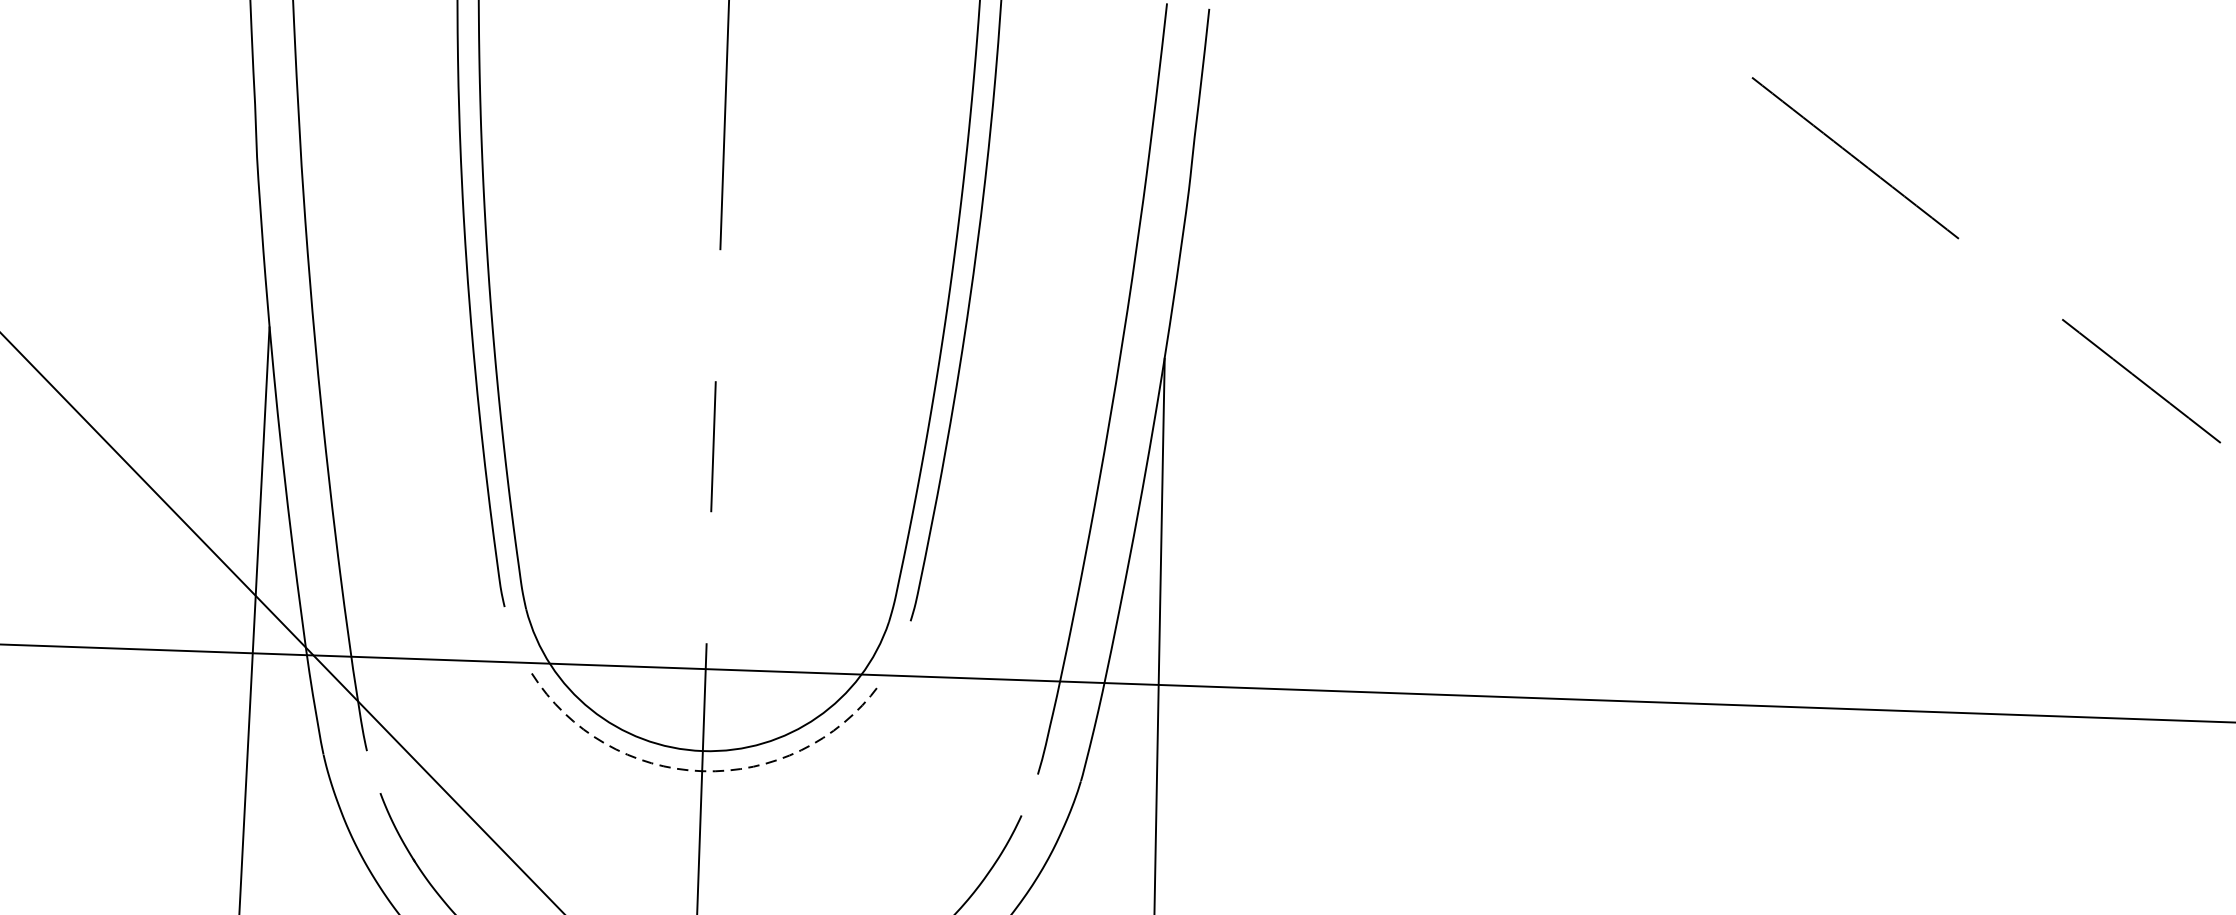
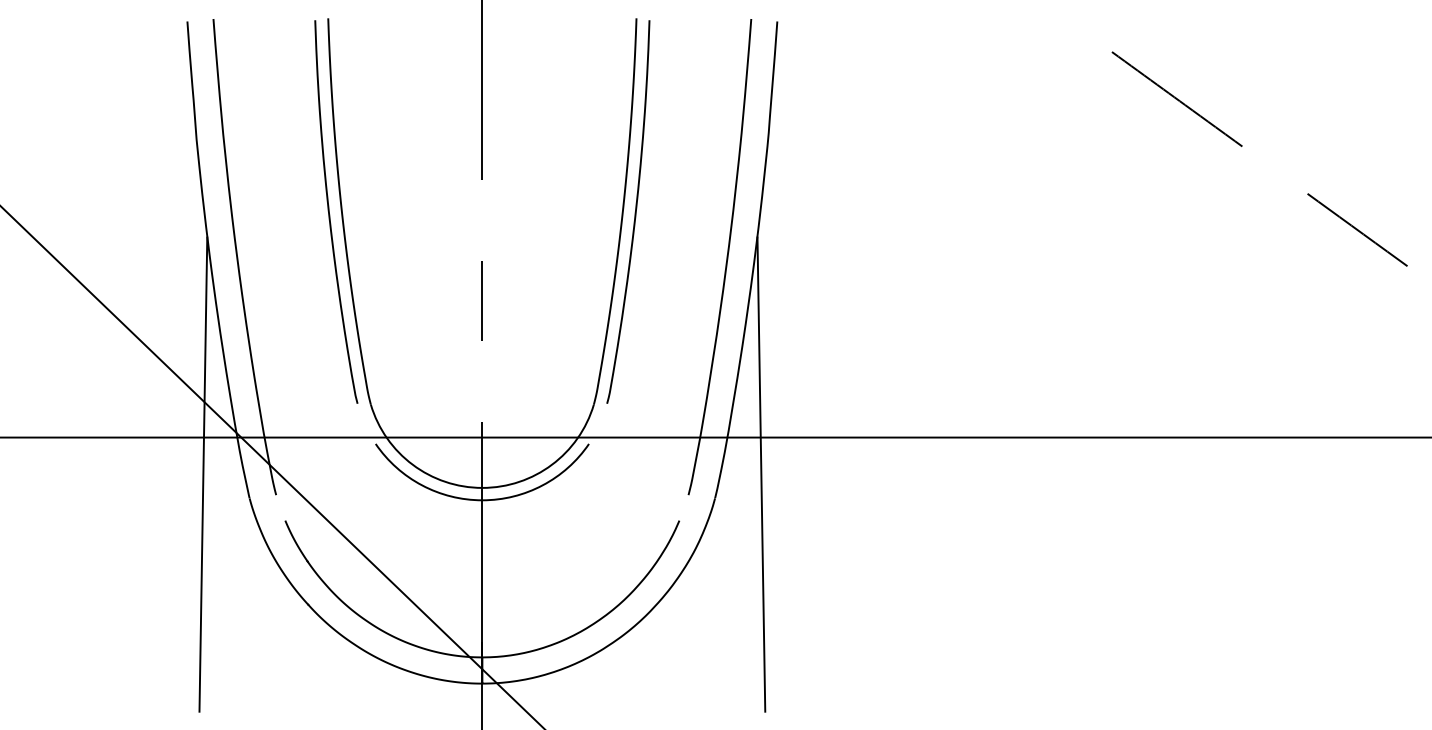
arc: (702, 771) -> (482, 500), dashed -> solid

